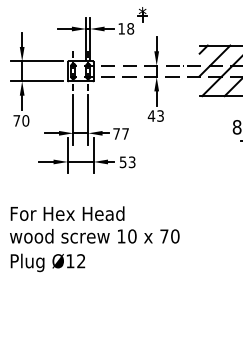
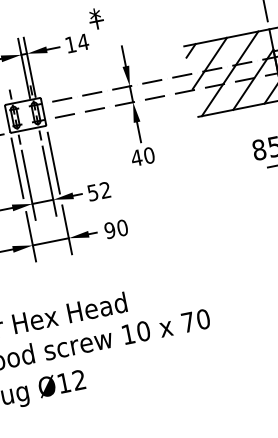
text: (130, 28) -> (82, 41), 18 -> 14
line: (67, 106) -> (16, 168), added
line: (93, 107) -> (53, 162), added
text: (160, 115) -> (149, 154), 43 -> 40
text: (120, 133) -> (98, 191), 77 -> 52
text: (127, 162) -> (116, 229), 53 -> 90

